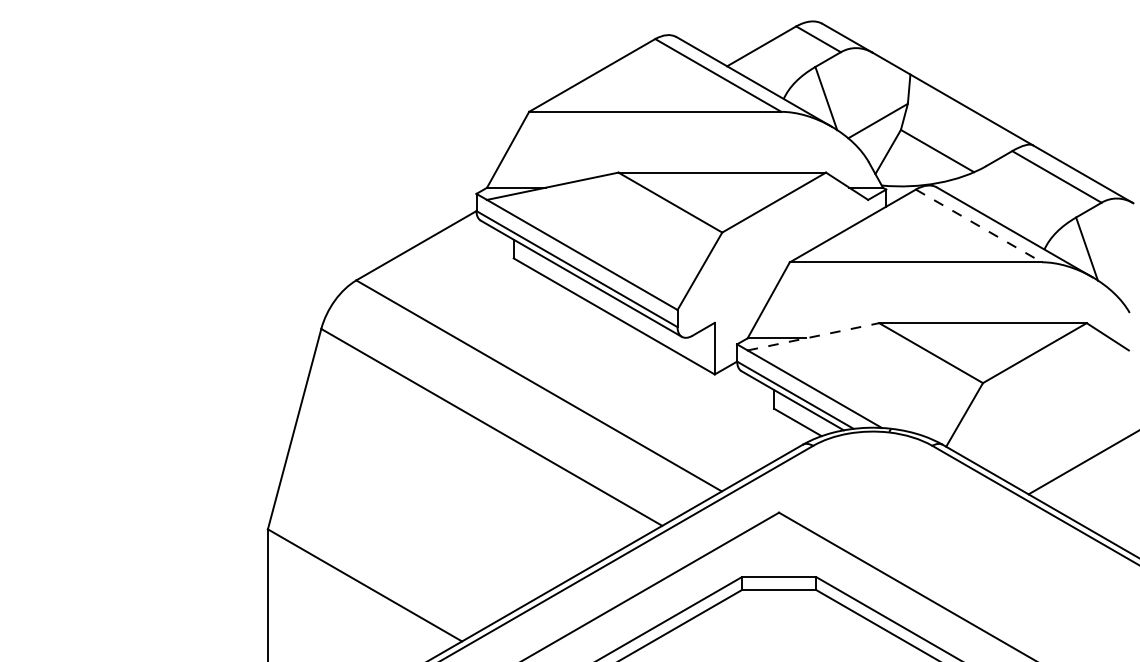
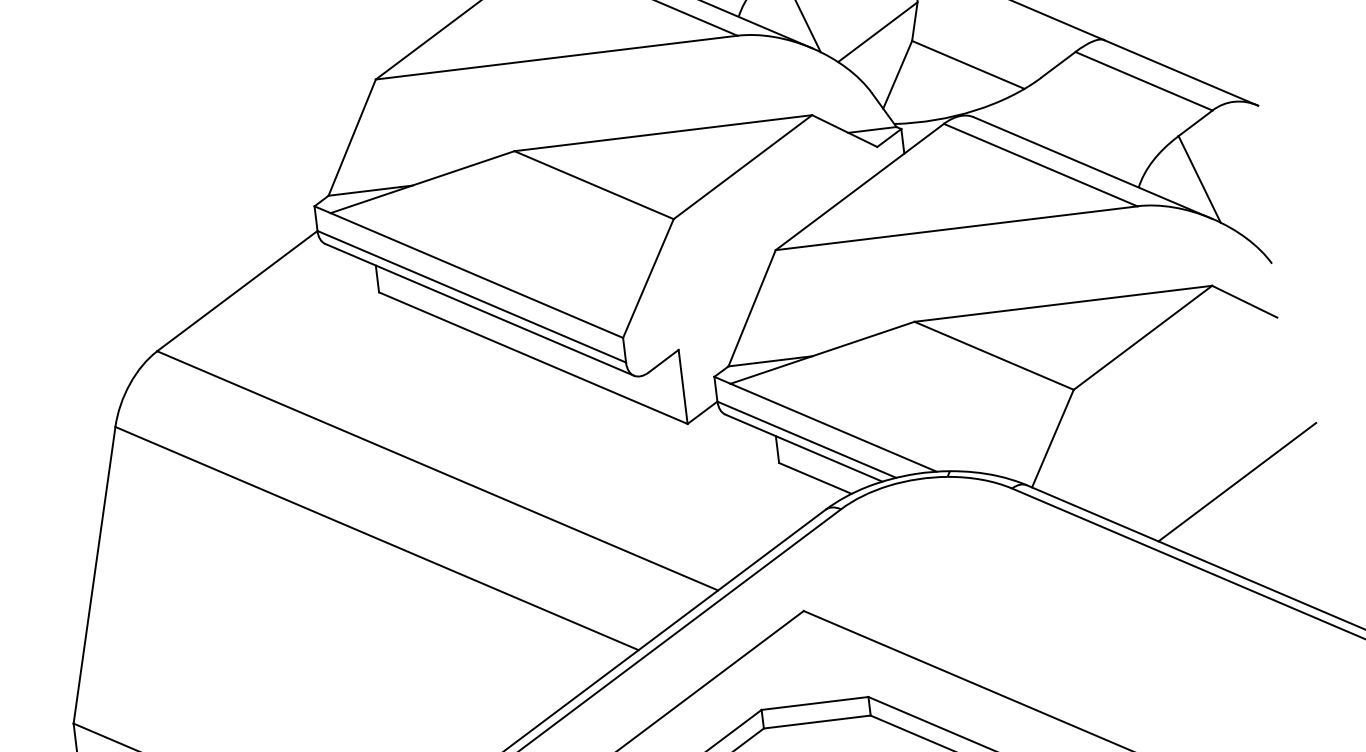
line: (978, 225) -> (1039, 164), dashed -> solid
line: (813, 336) -> (822, 352), dashed -> solid

